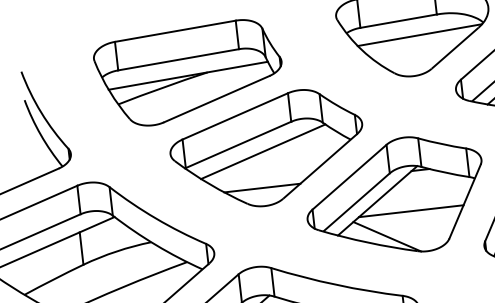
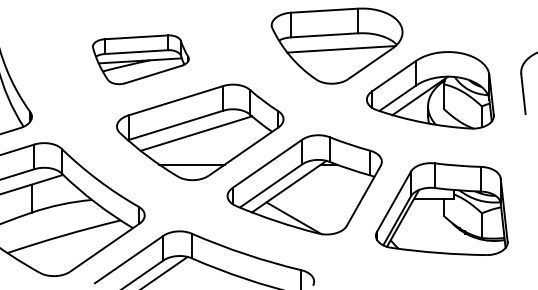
part: (188, 73) -> (140, 59), size x0.6
line: (410, 210) -> (316, 198), removed

